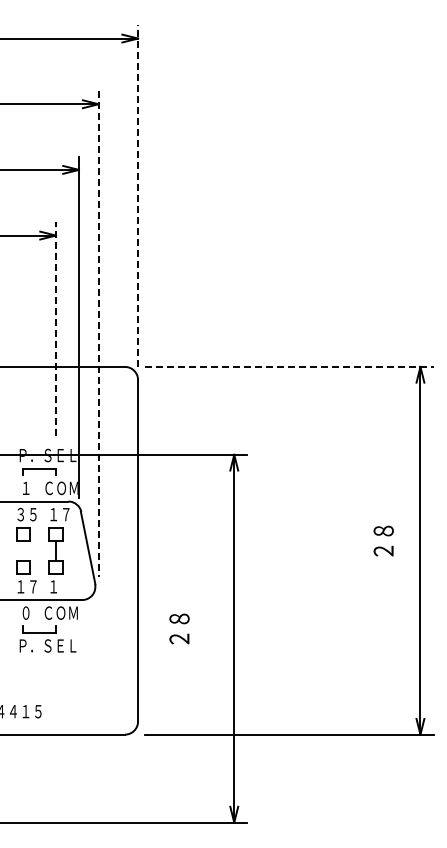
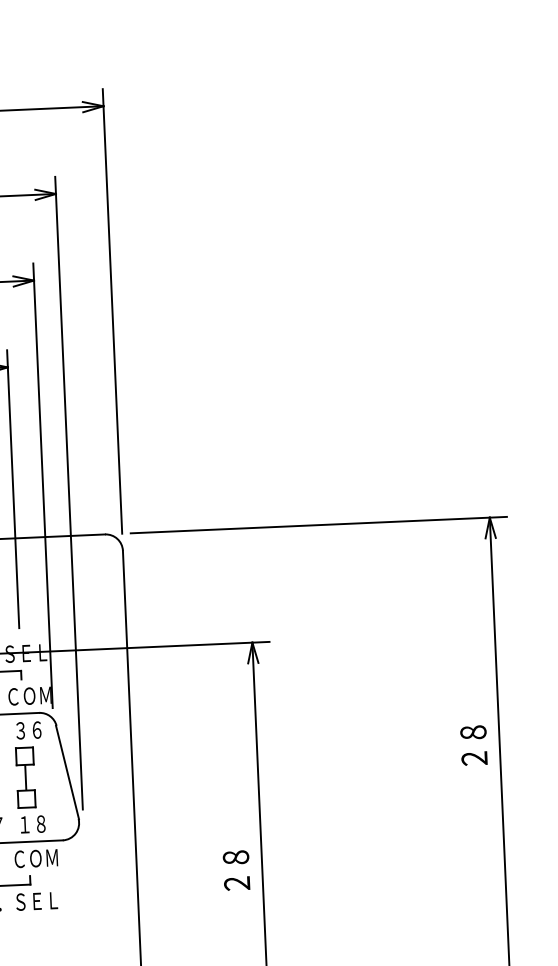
line: (138, 196) -> (113, 311), dashed -> solid
line: (55, 329) -> (12, 489), dashed -> solid
line: (98, 334) -> (68, 493), dashed -> solid
line: (289, 366) -> (319, 524), dashed -> solid
text: (59, 514) -> (28, 730), １７ -> ３６
text: (383, 540) -> (473, 744), moved
text: (66, 586) -> (41, 823), １ -> １８
text: (179, 628) -> (236, 869), moved

